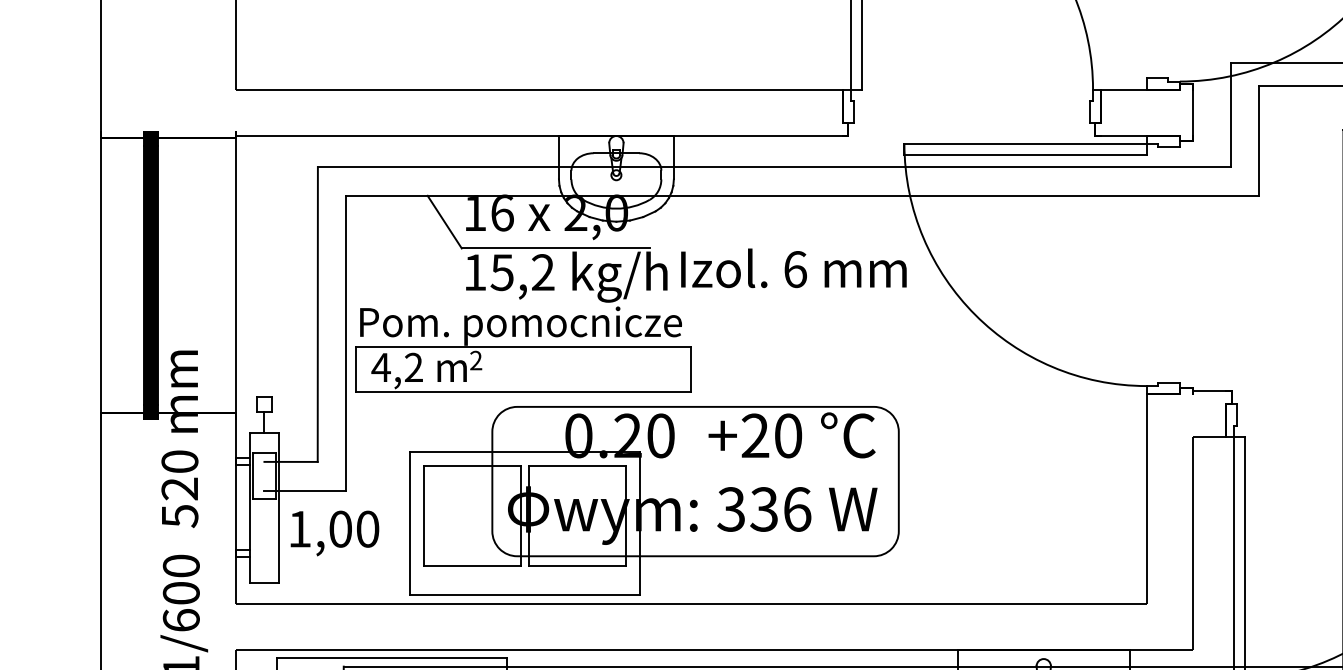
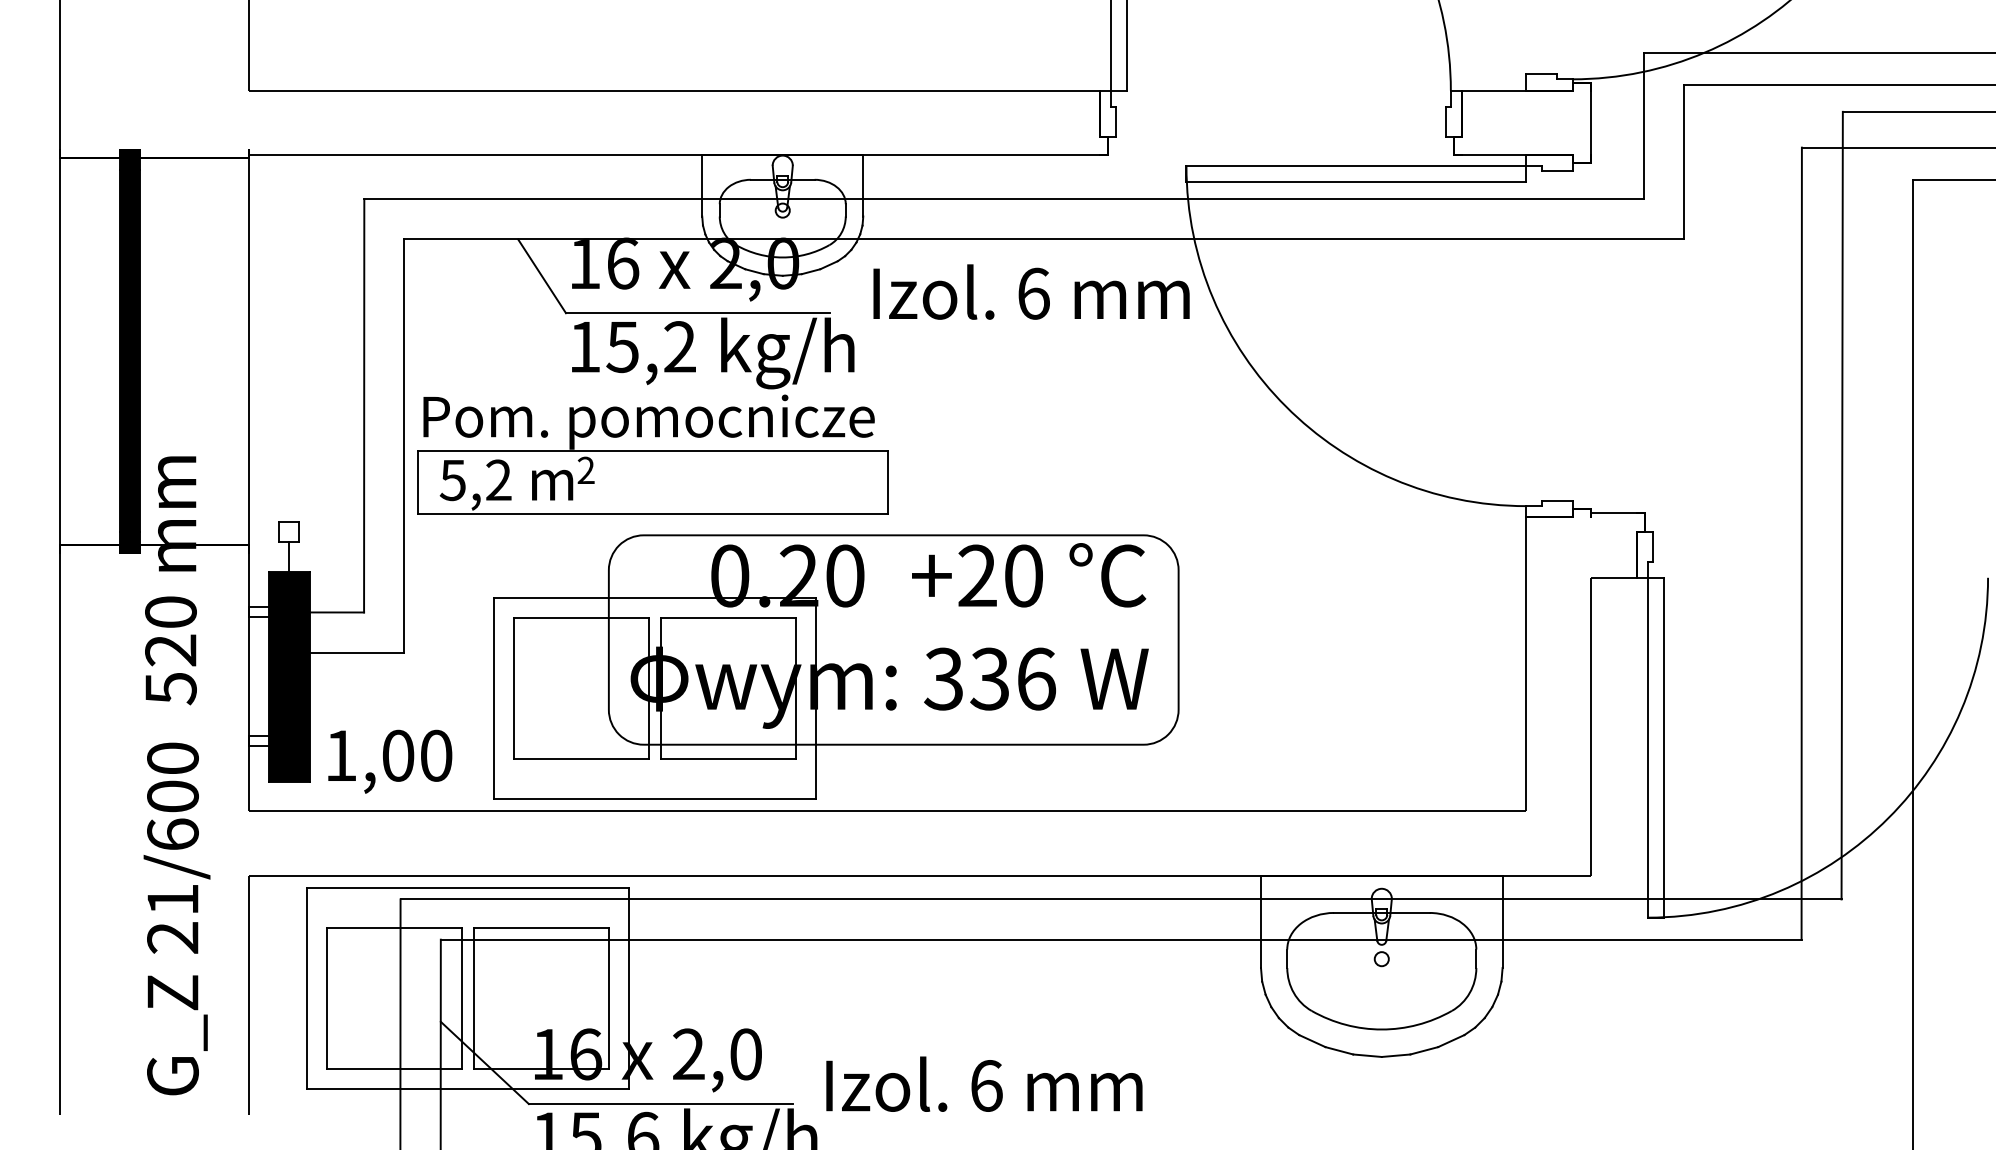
text: (793, 267) -> (1031, 291), moved
text: (380, 367) -> (452, 480), 4,2 -> 5,2
fill: (264, 507) -> (289, 676), added
text: (335, 533) -> (390, 761), moved

